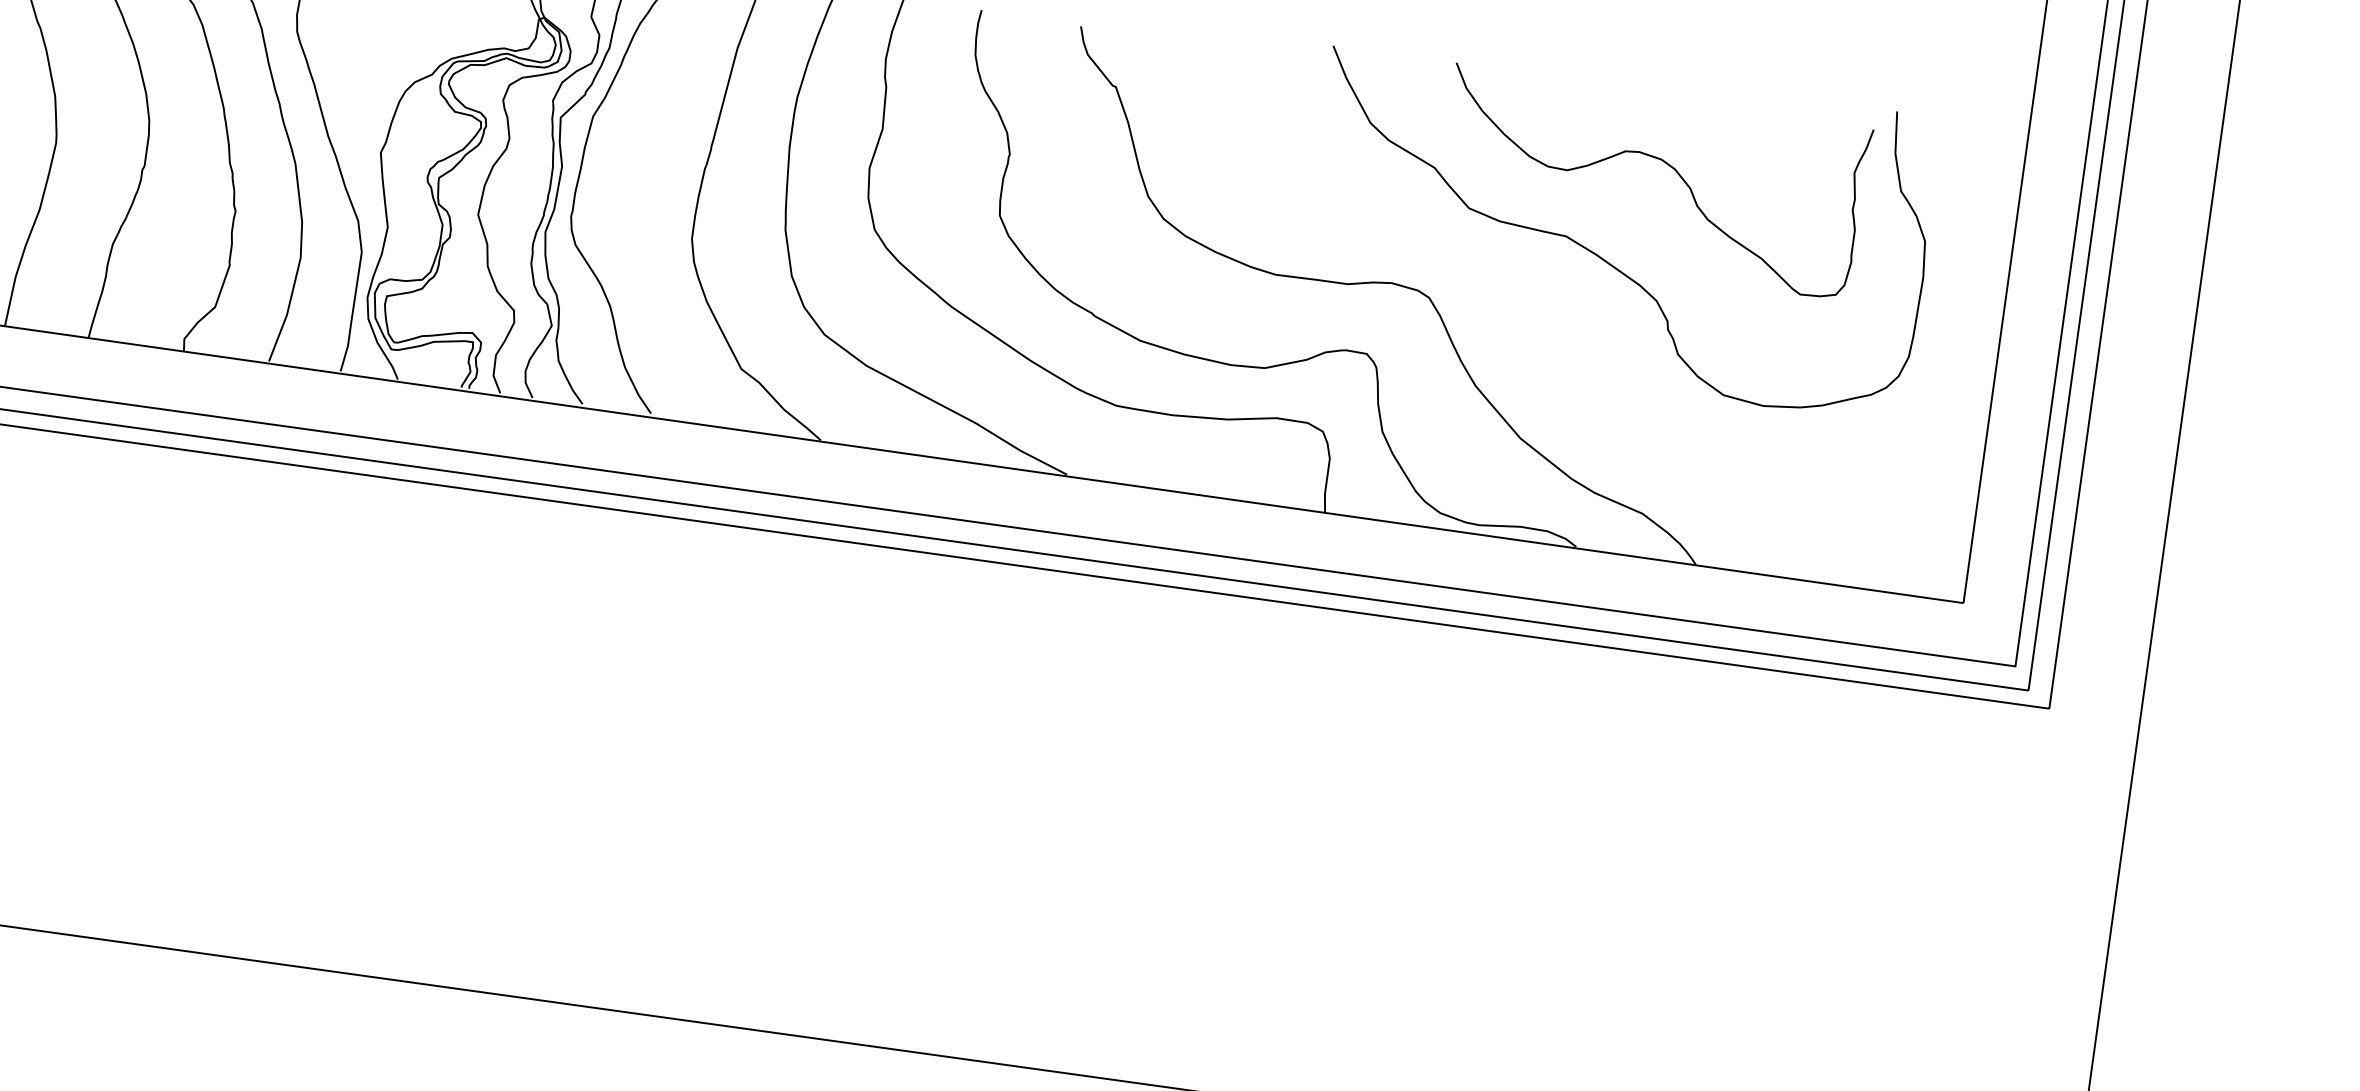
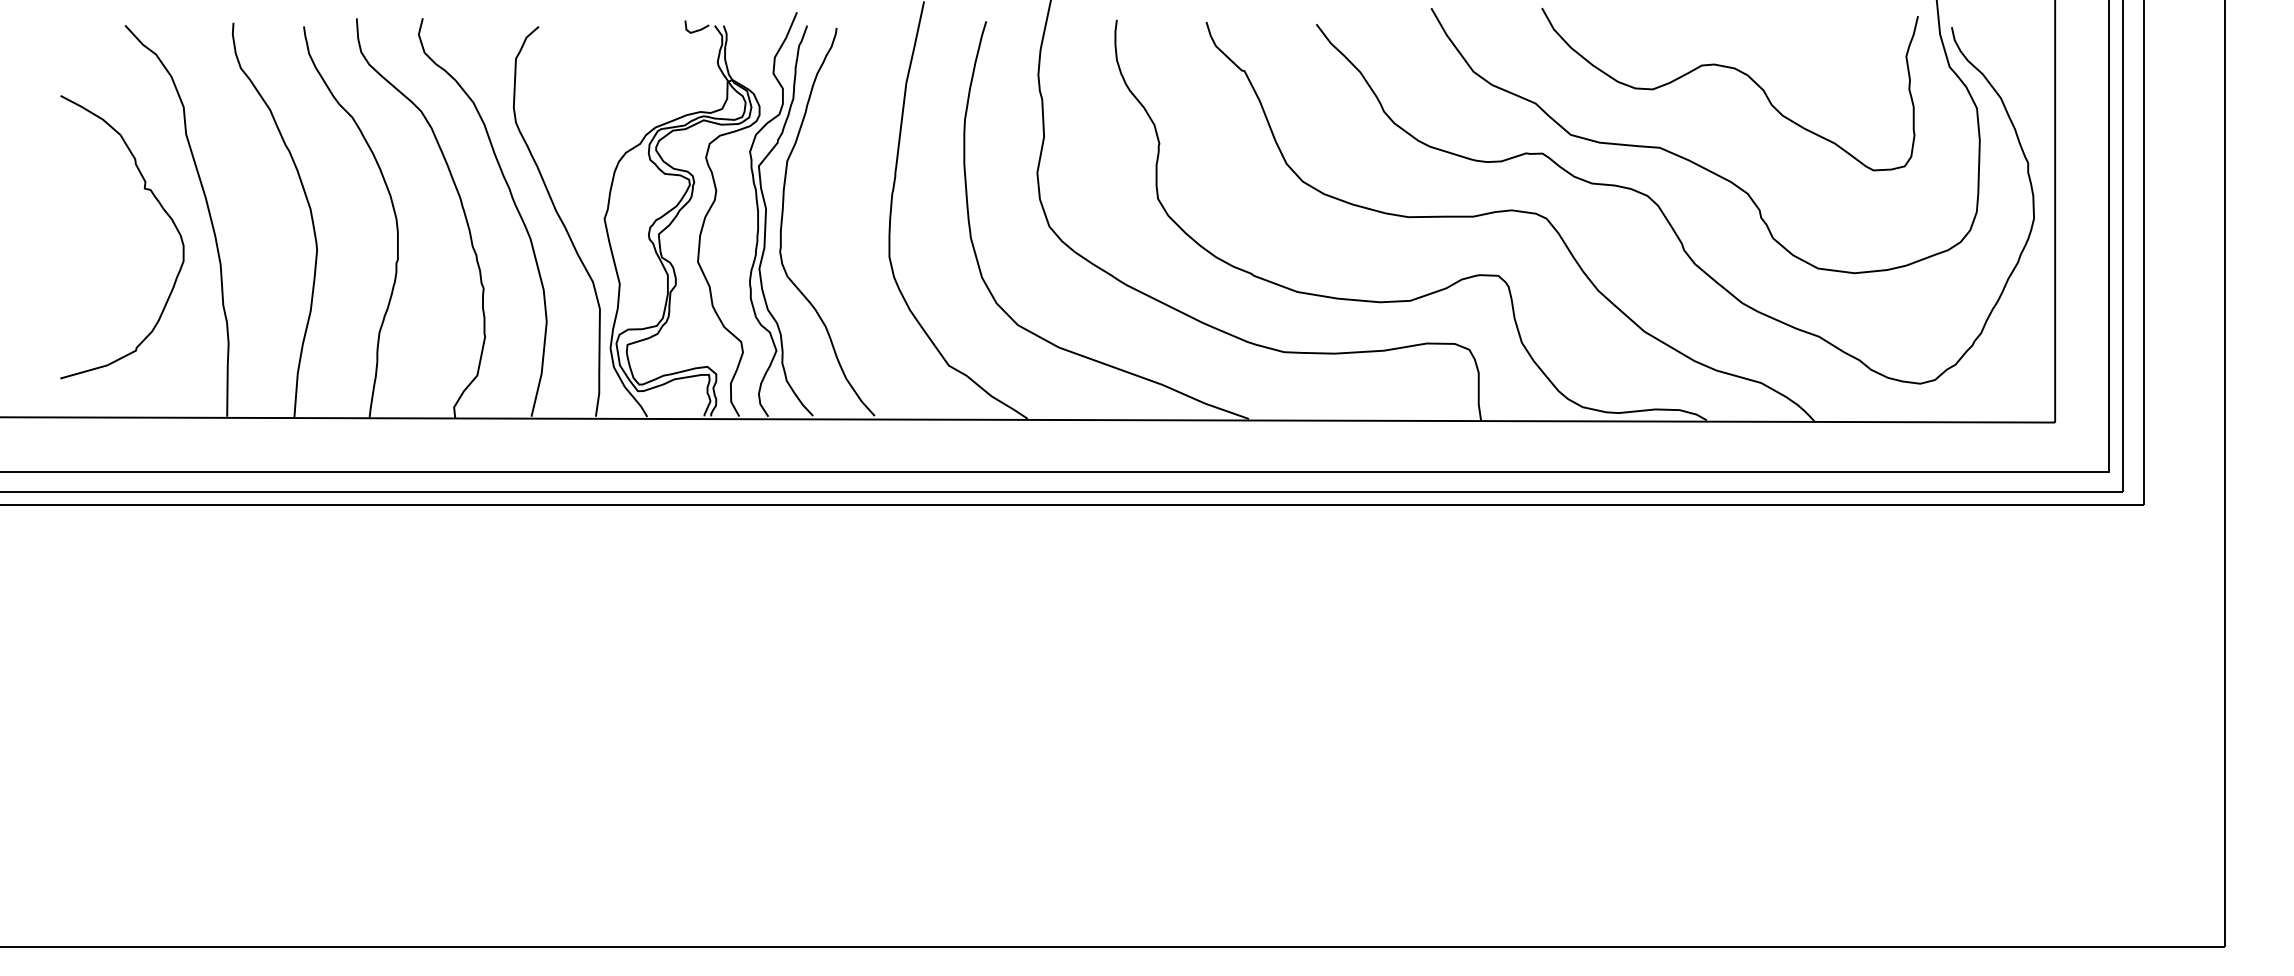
curve: (1561, 310) -> (1664, 213), added

